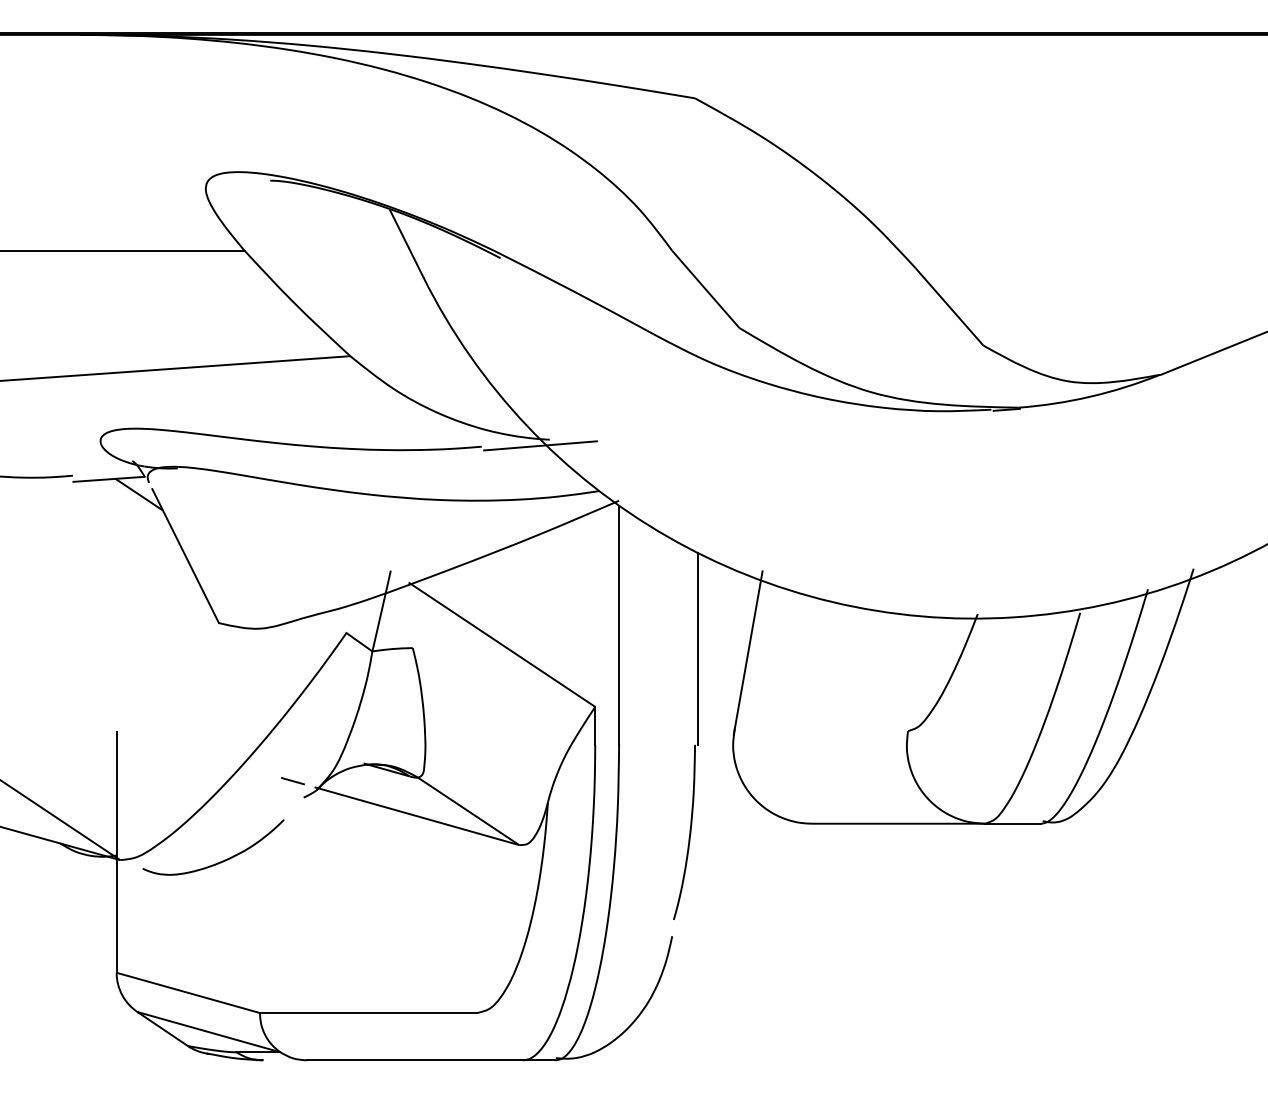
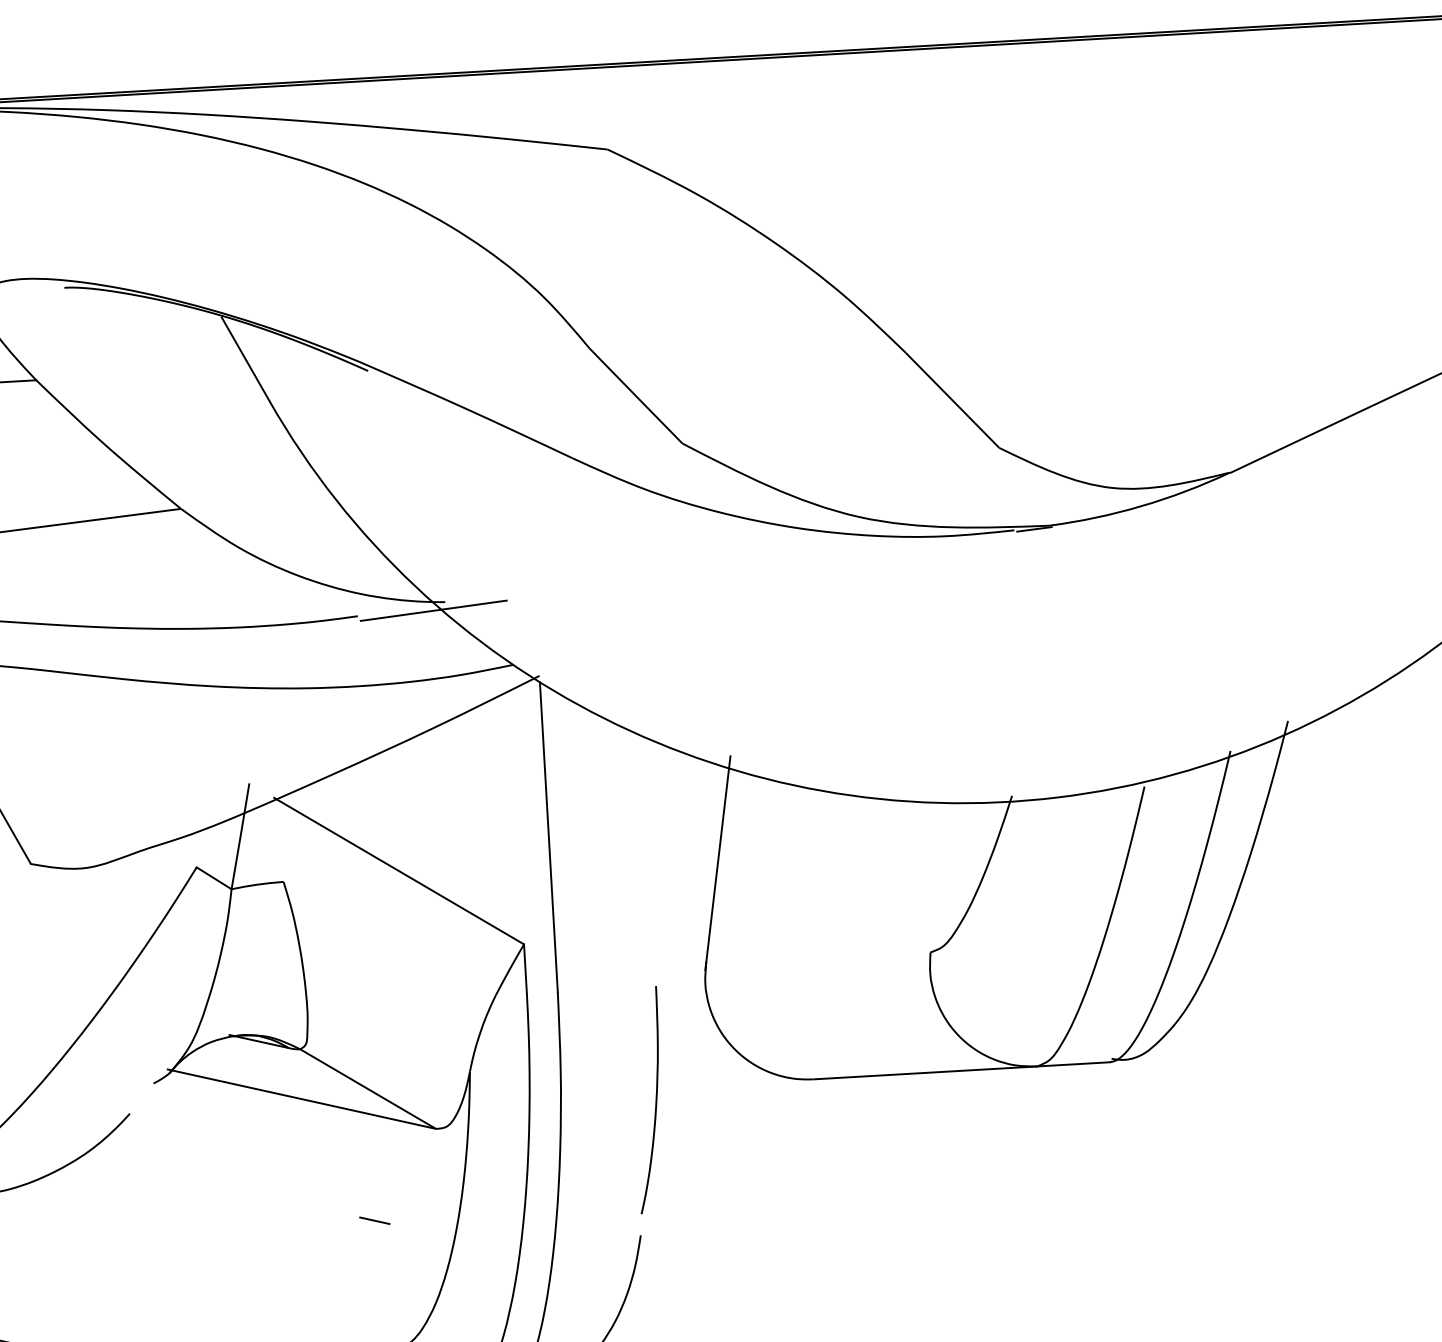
line: (698, 648) -> (653, 861), removed
line: (292, 781) -> (374, 1221), moved

